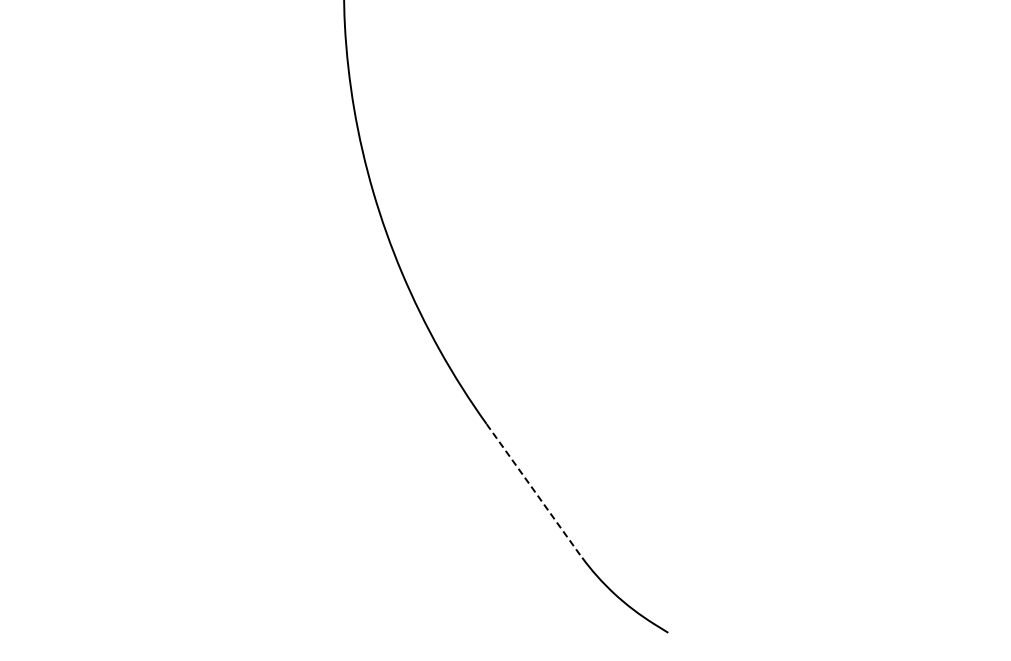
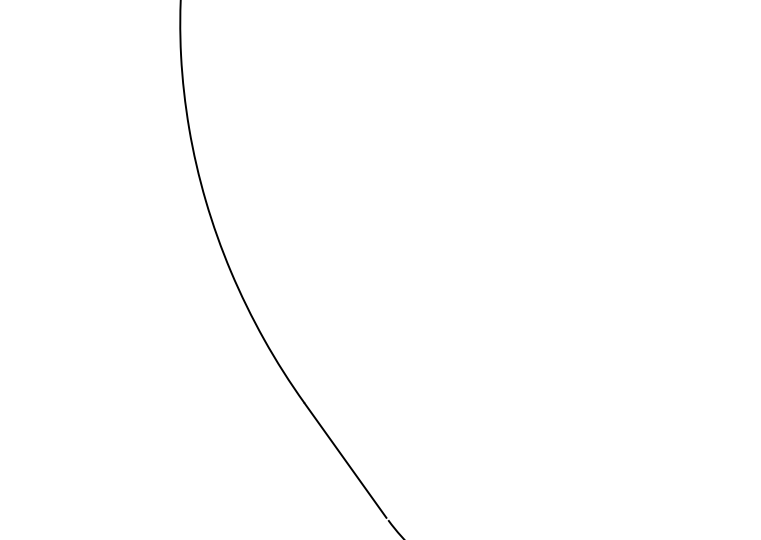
line: (533, 489) -> (345, 460), dashed -> solid

